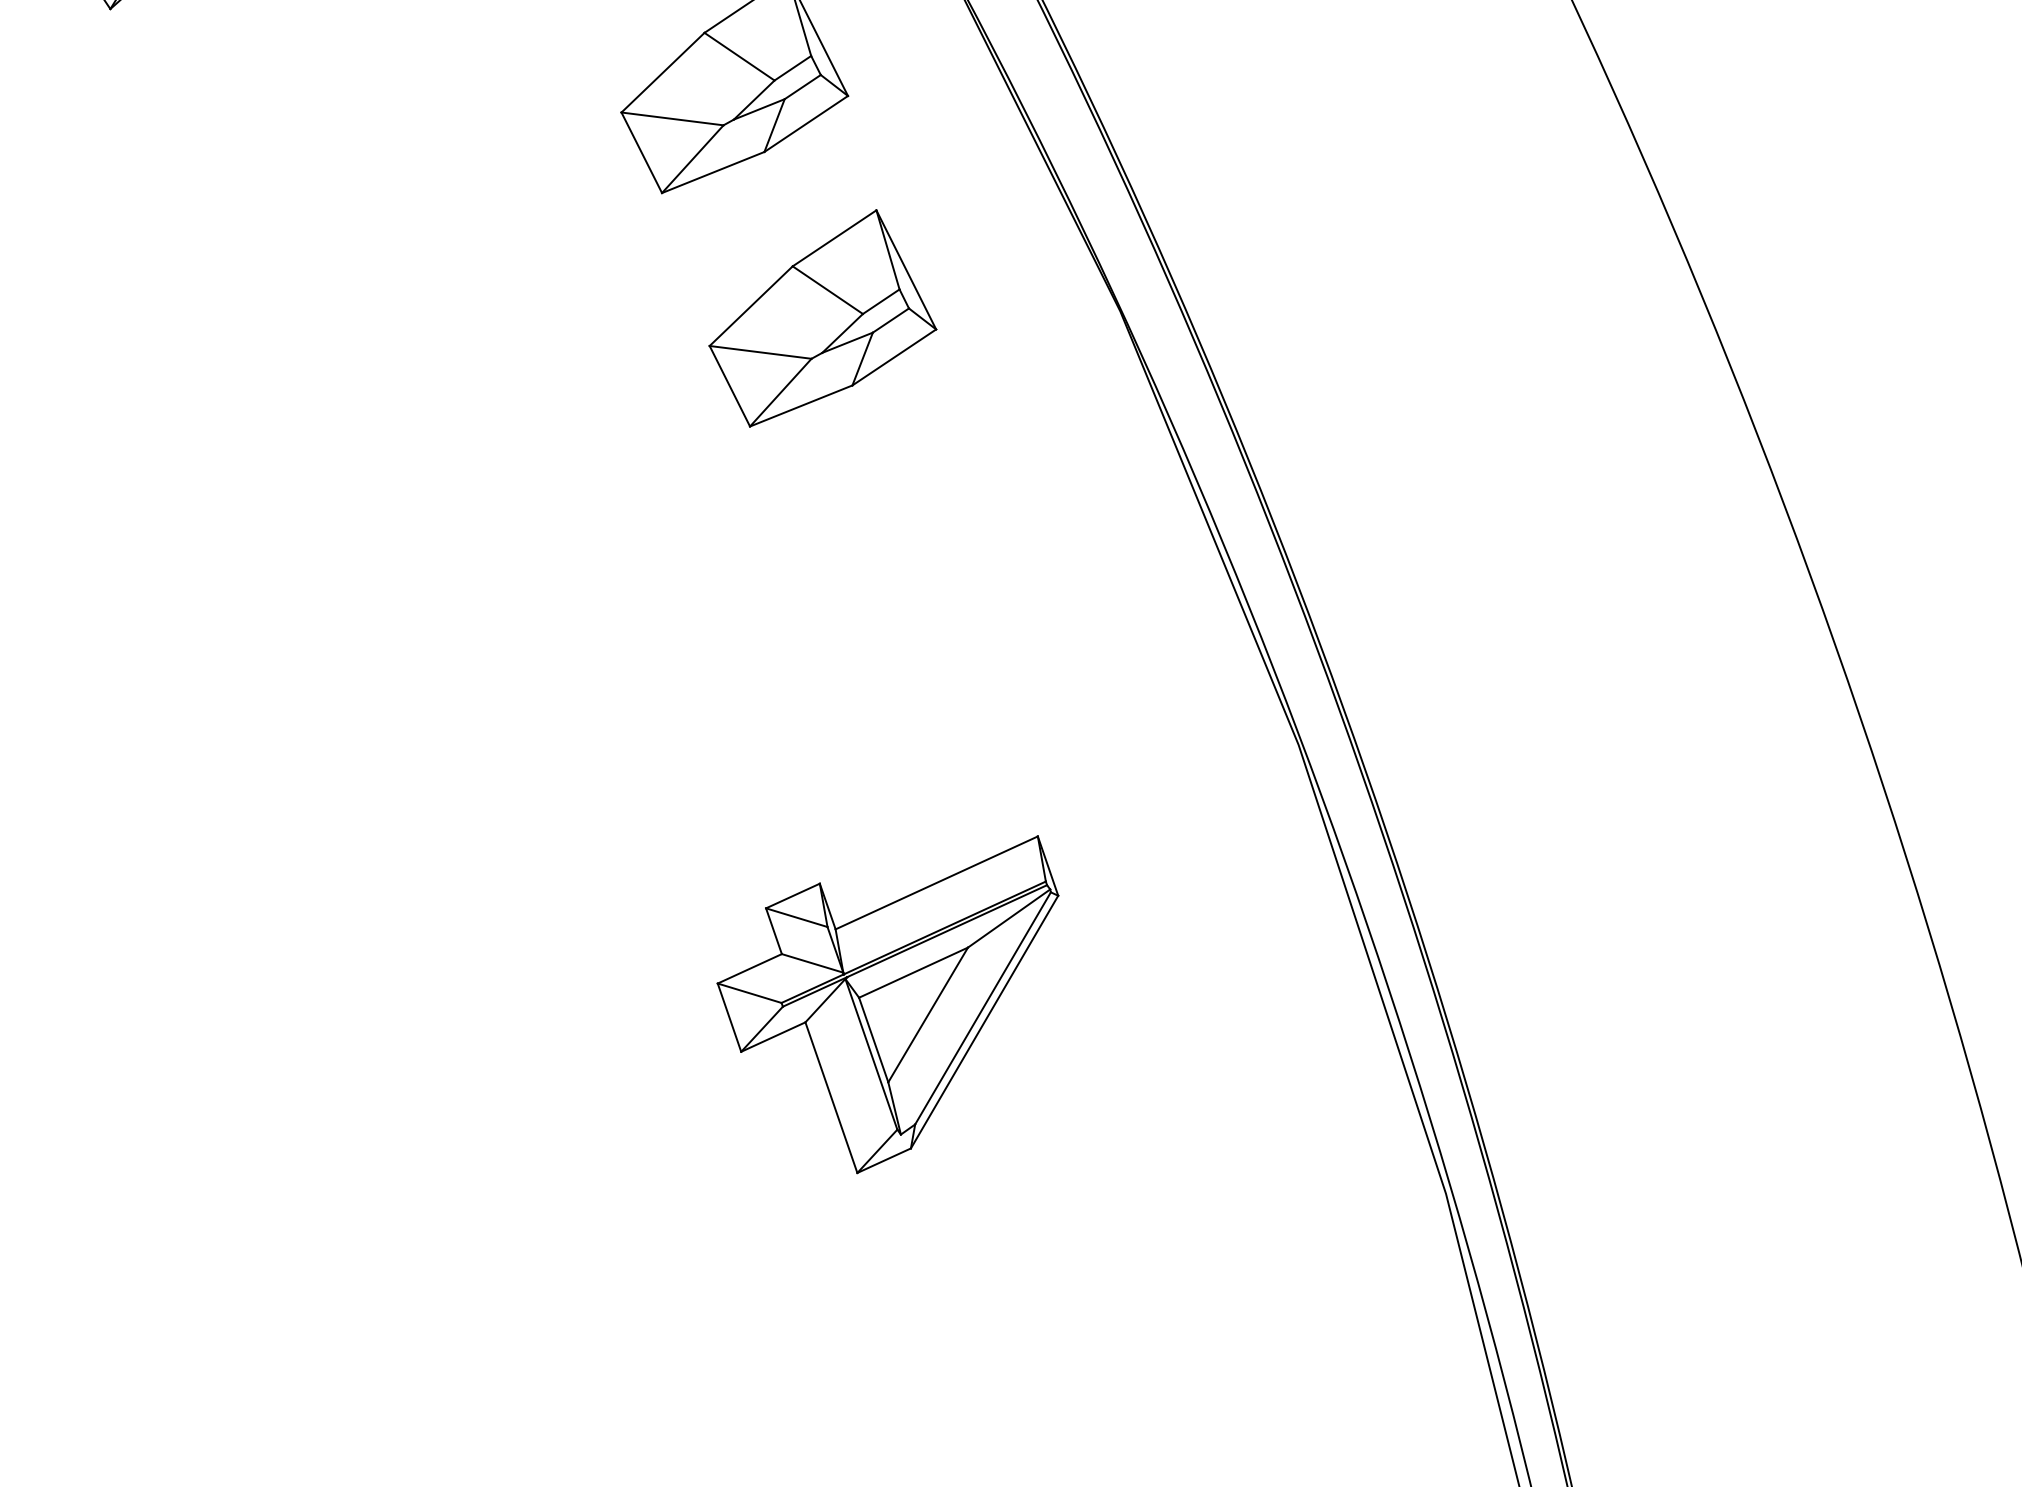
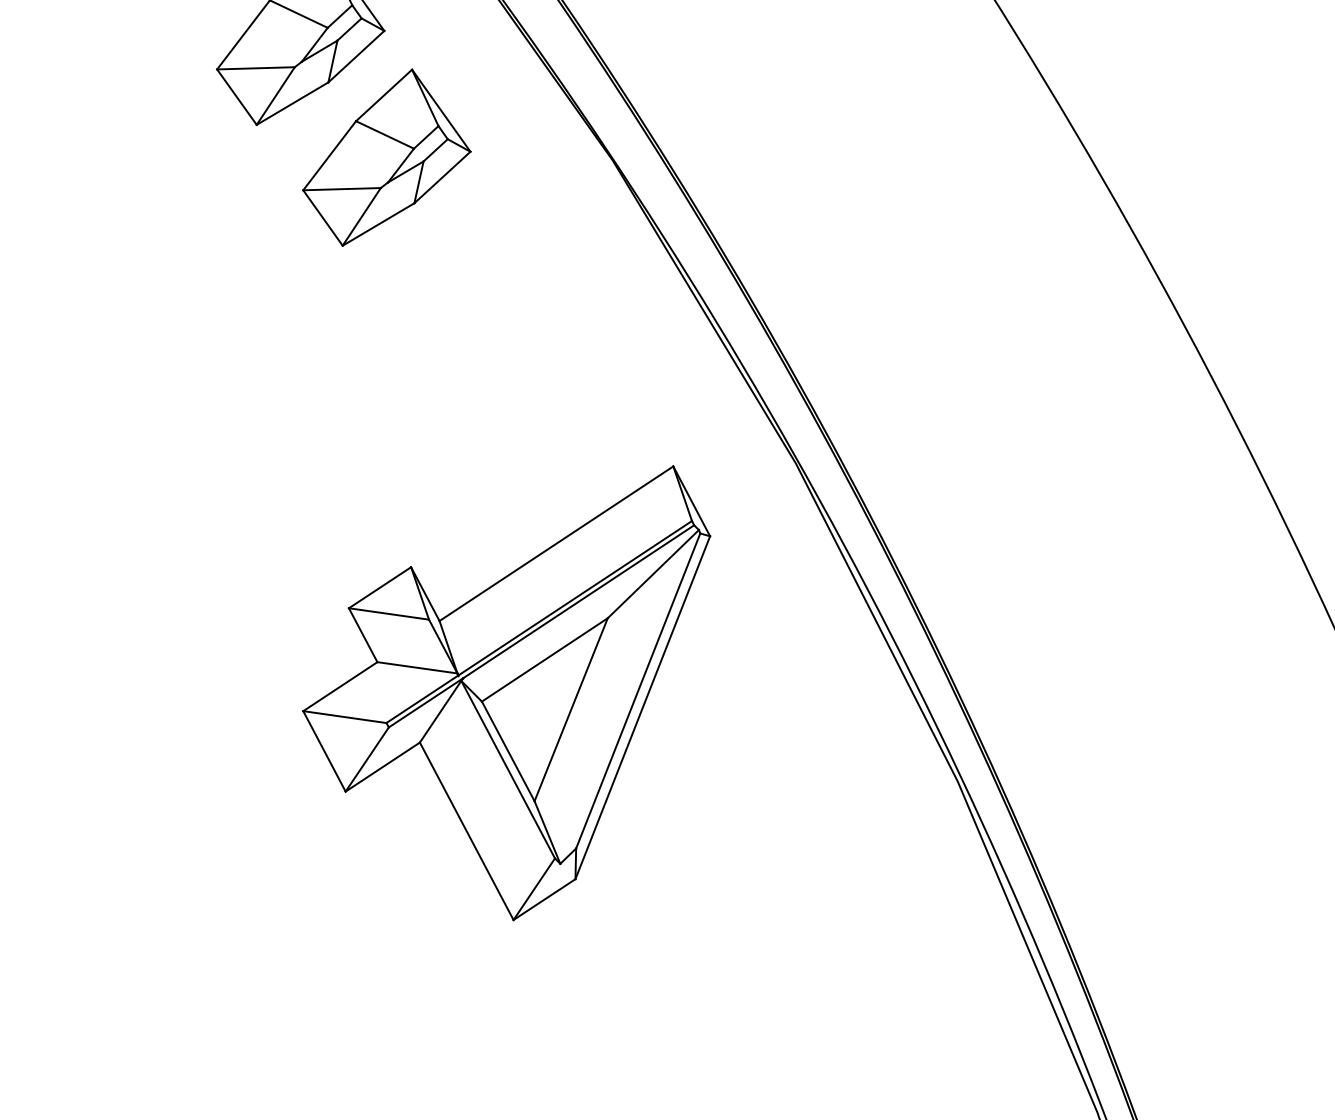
part: (822, 318) -> (384, 156), moved
part: (887, 1004) -> (518, 704), size x1.67

